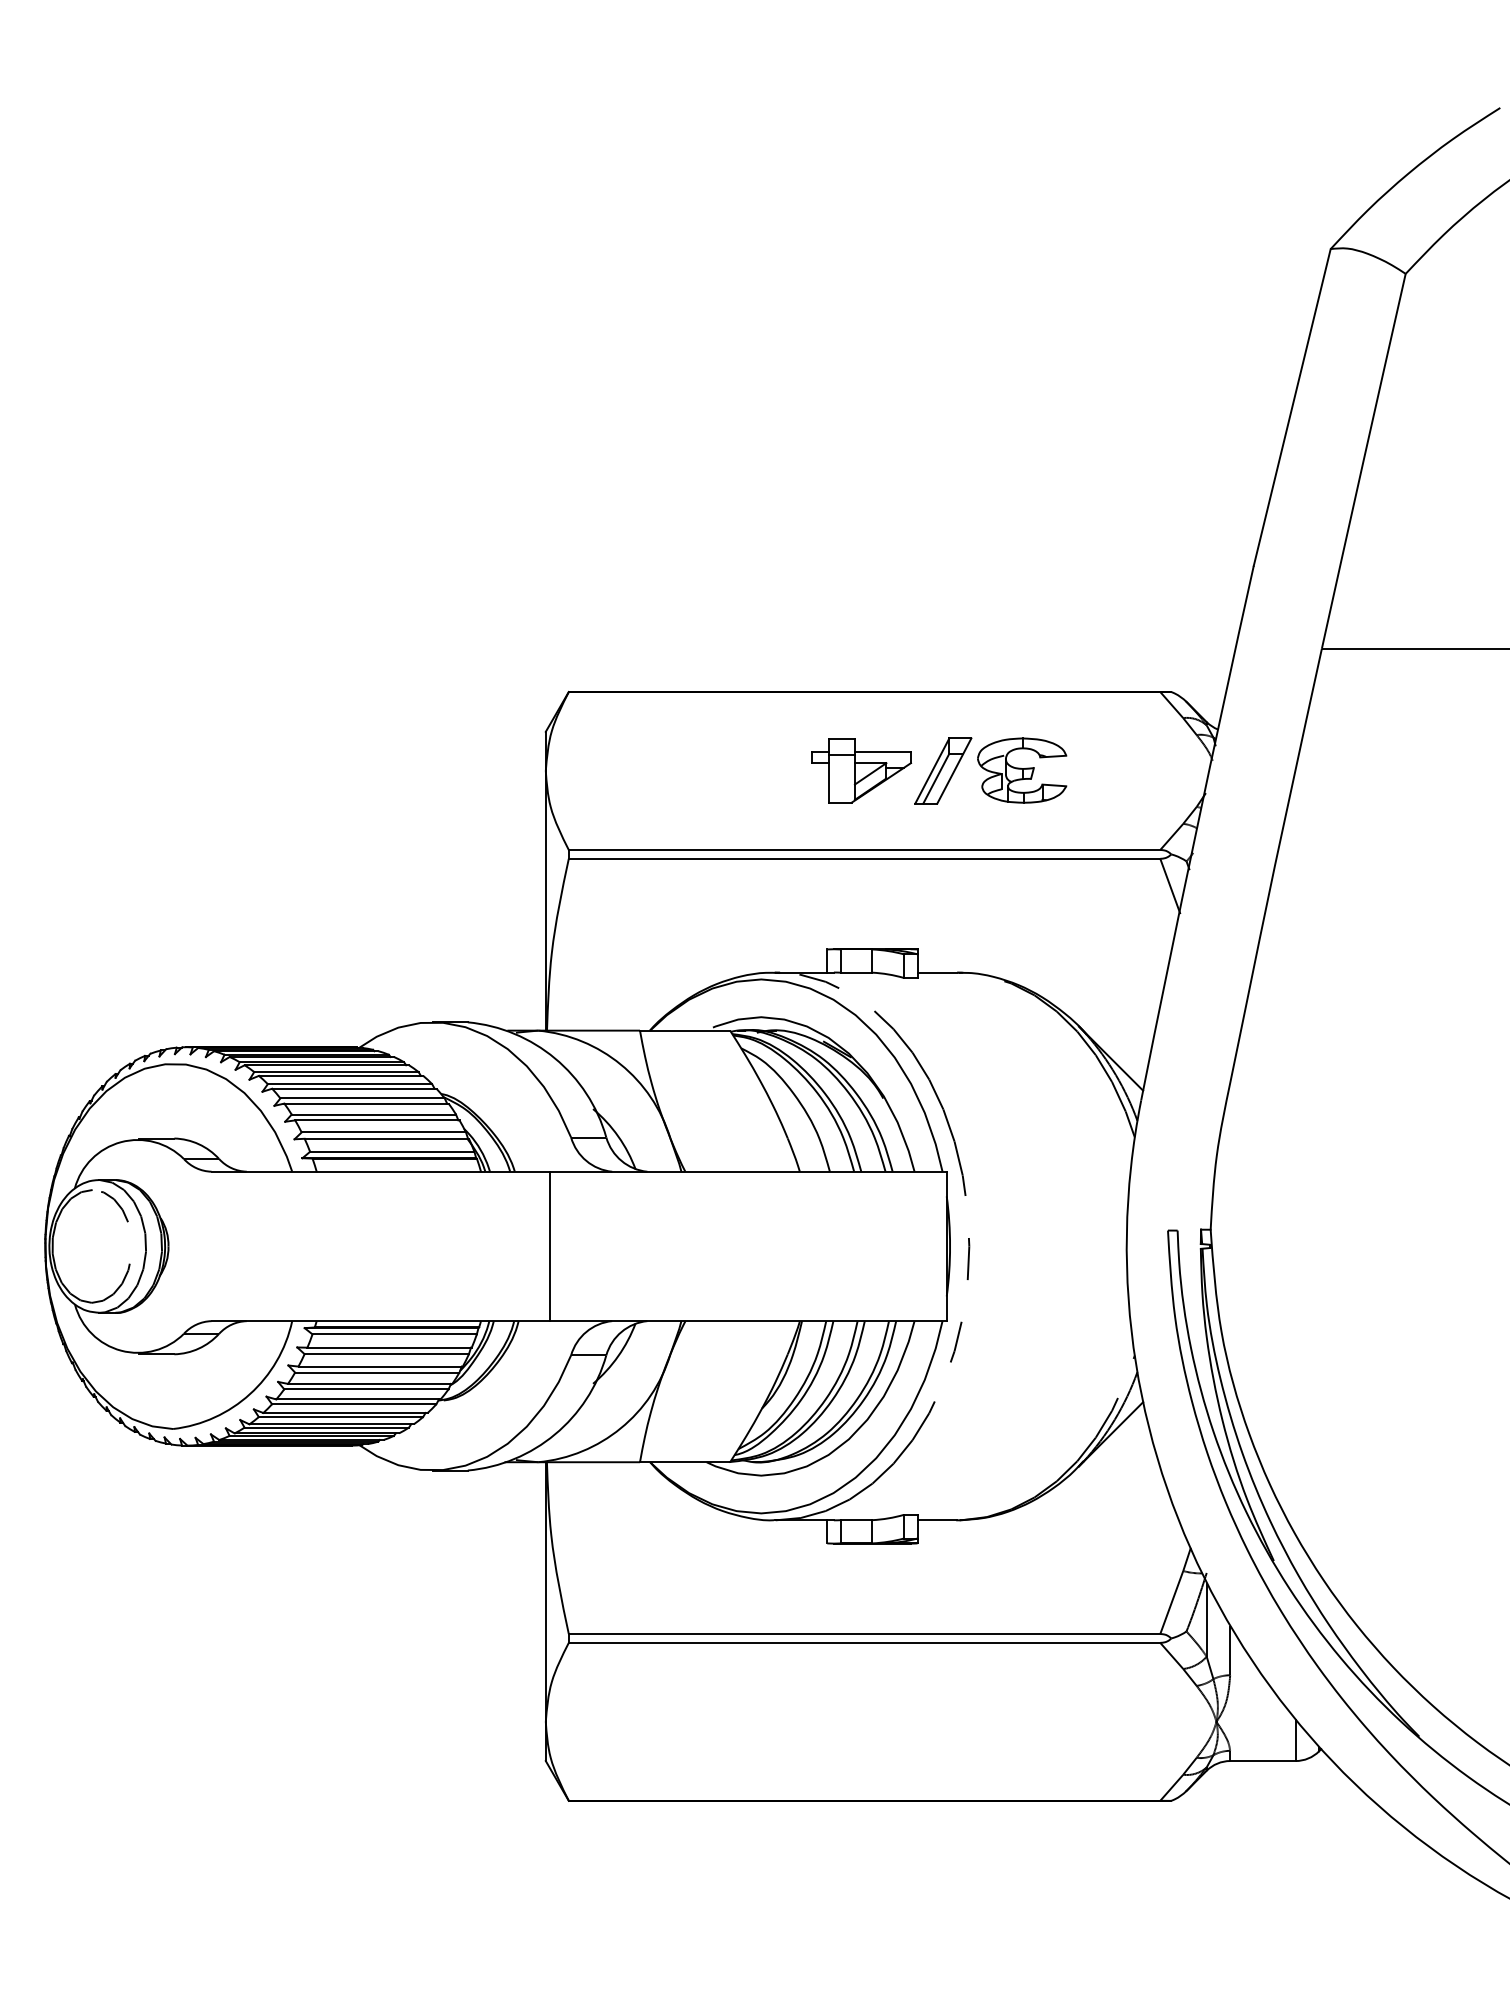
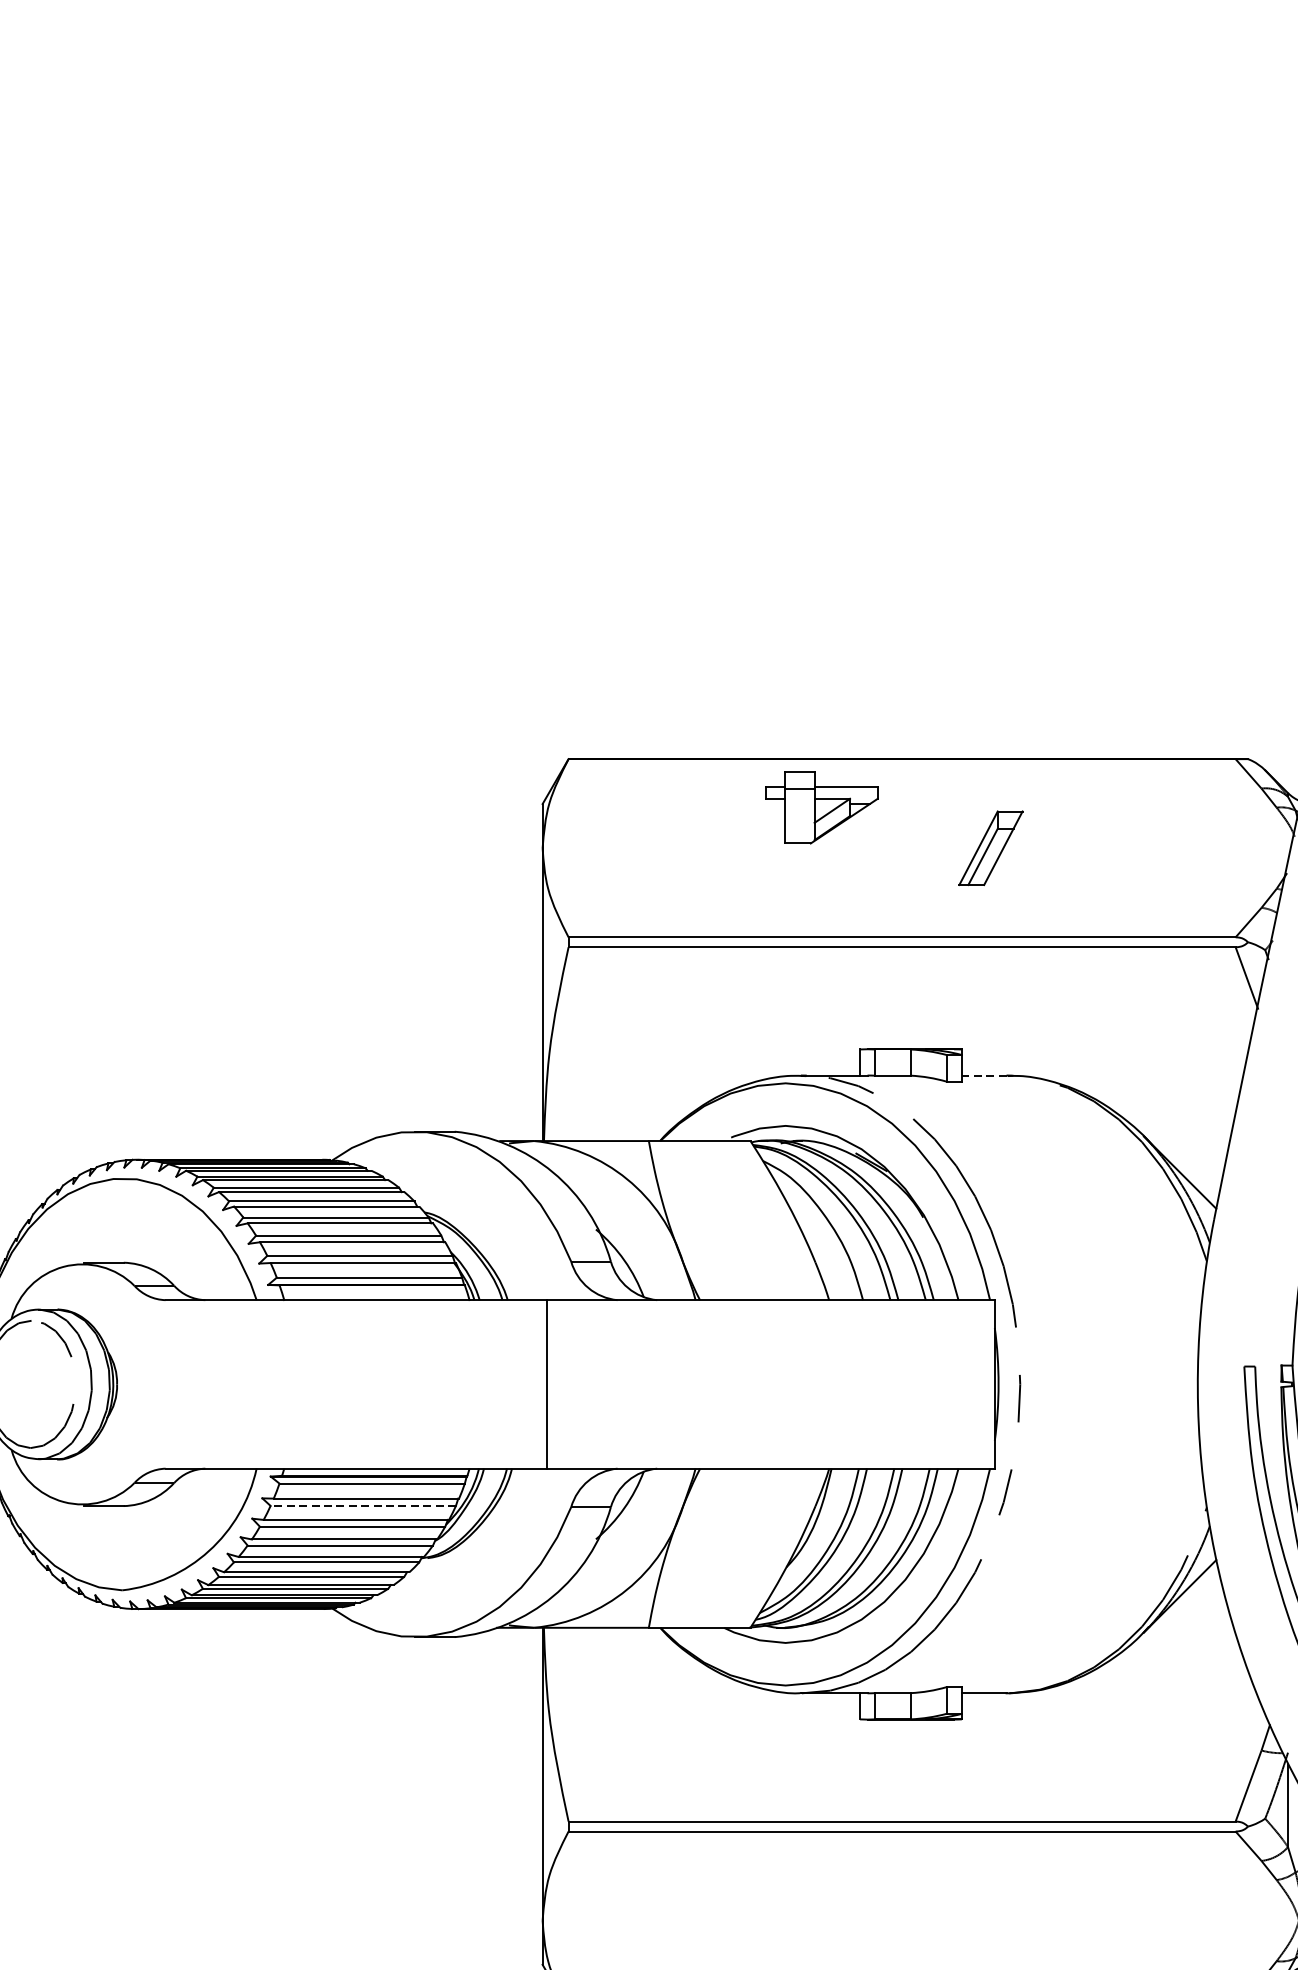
part: (861, 770) -> (821, 807), moved
part: (1022, 770) -> (1080, 847), removed
line: (937, 972) -> (984, 1075), solid -> dashed
line: (386, 1354) -> (362, 1506), solid -> dashed

